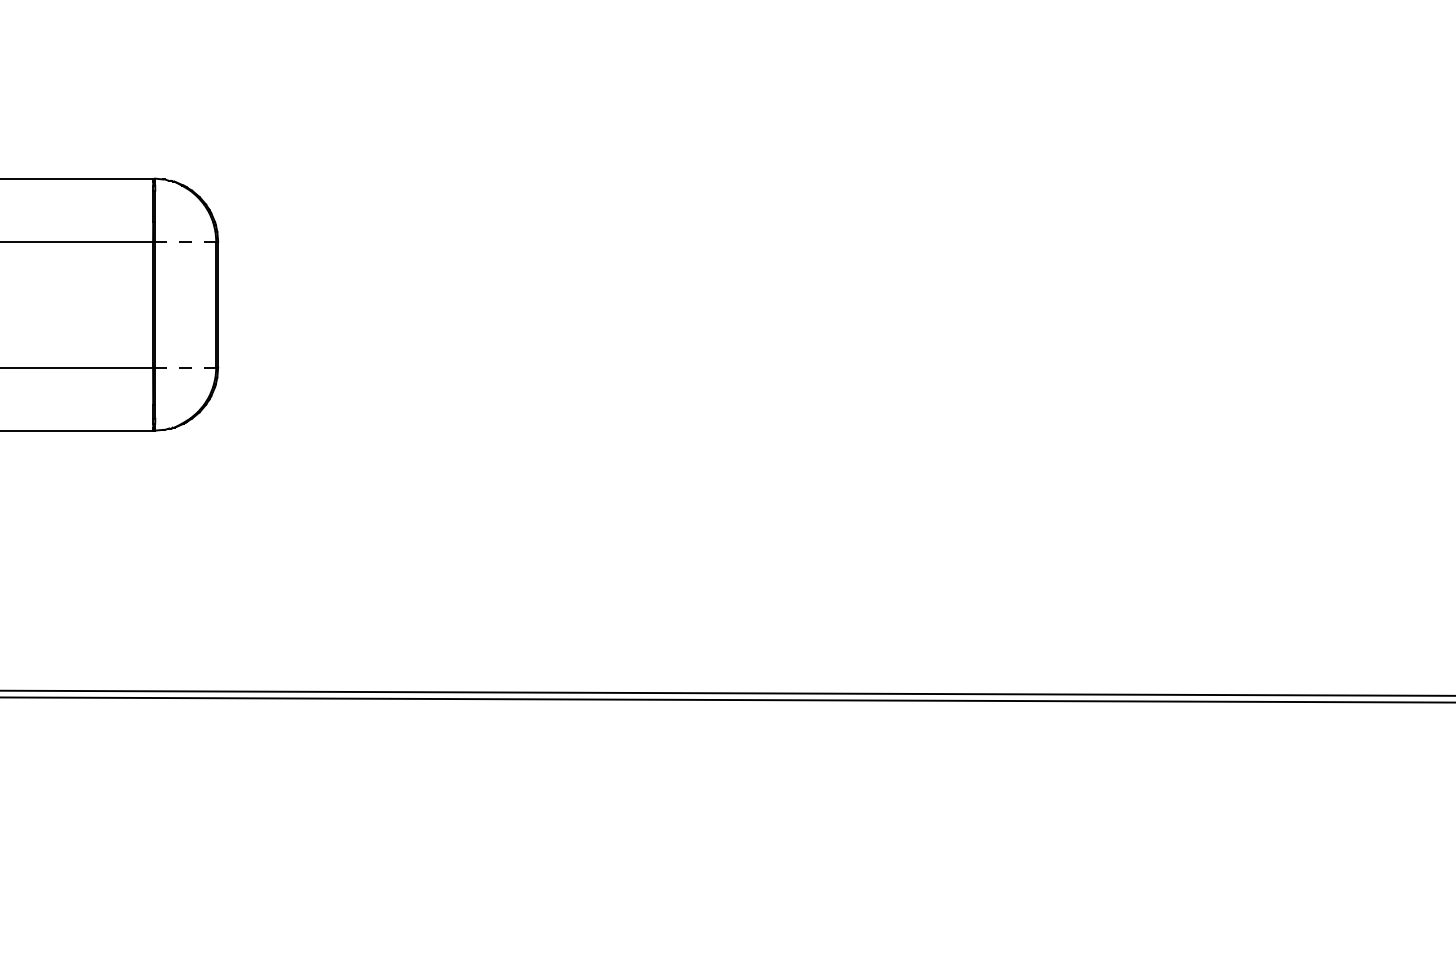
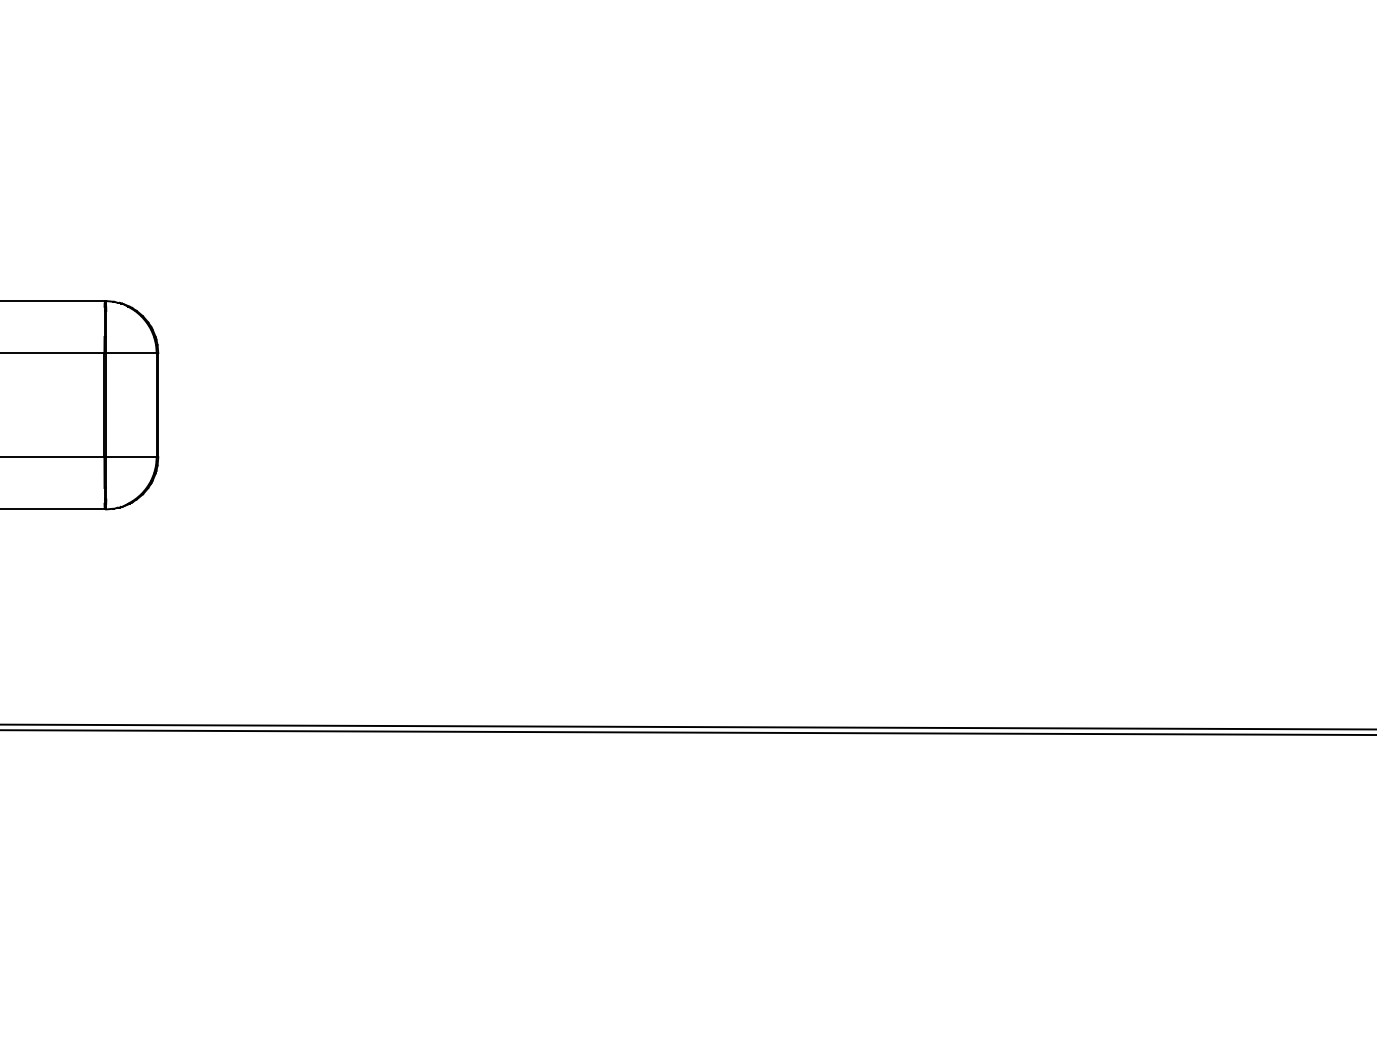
line: (185, 242) -> (131, 353), dashed -> solid
line: (185, 367) -> (131, 457), dashed -> solid

